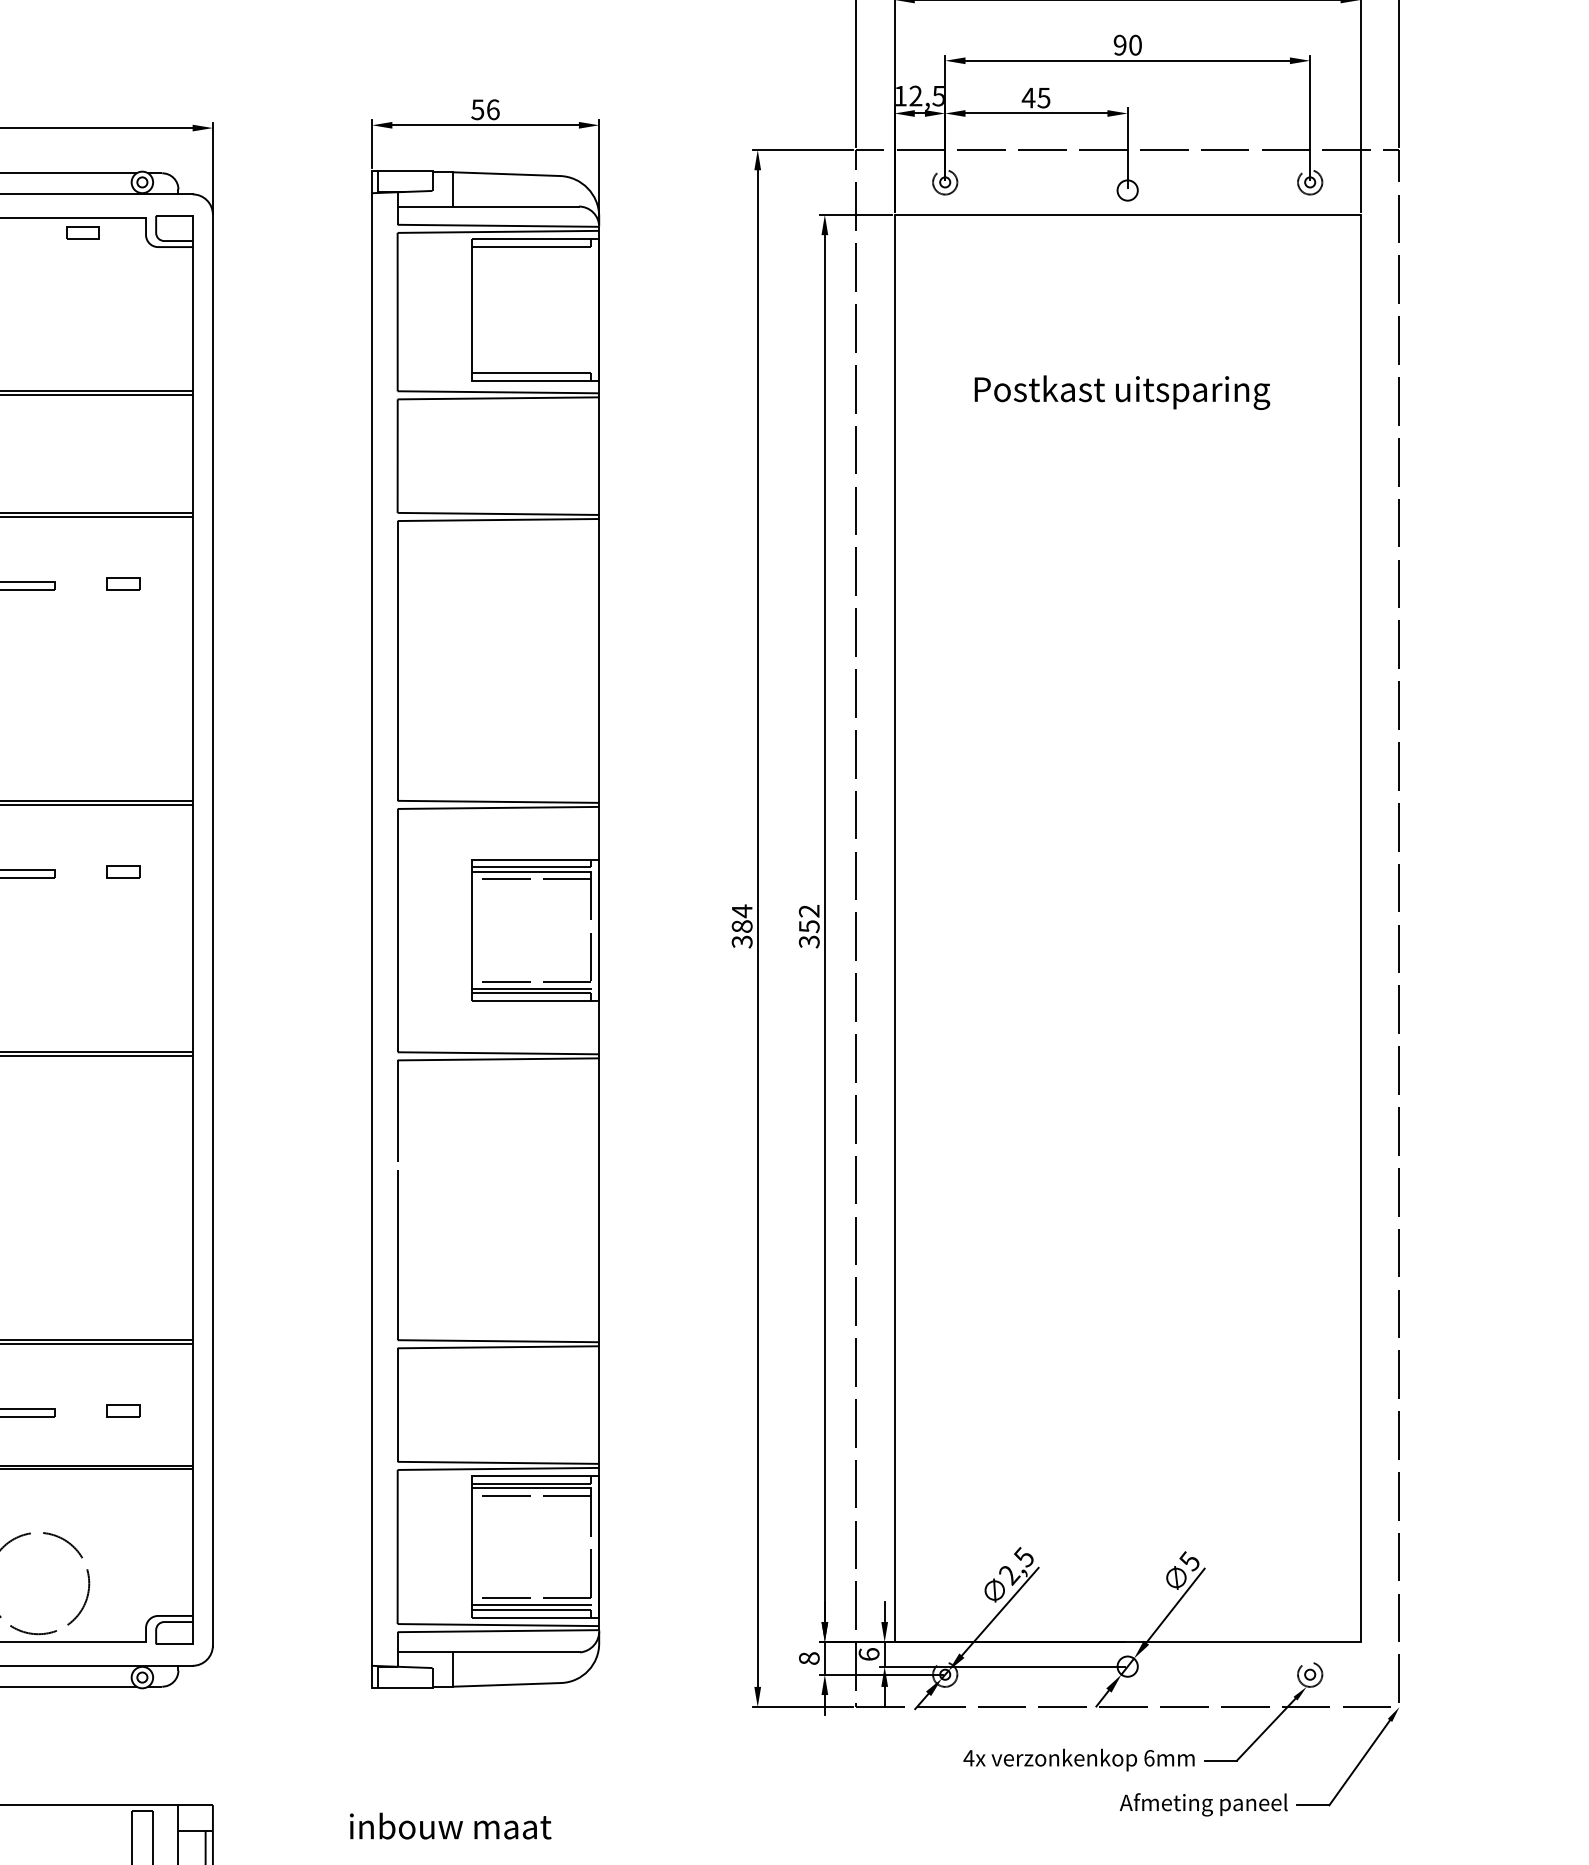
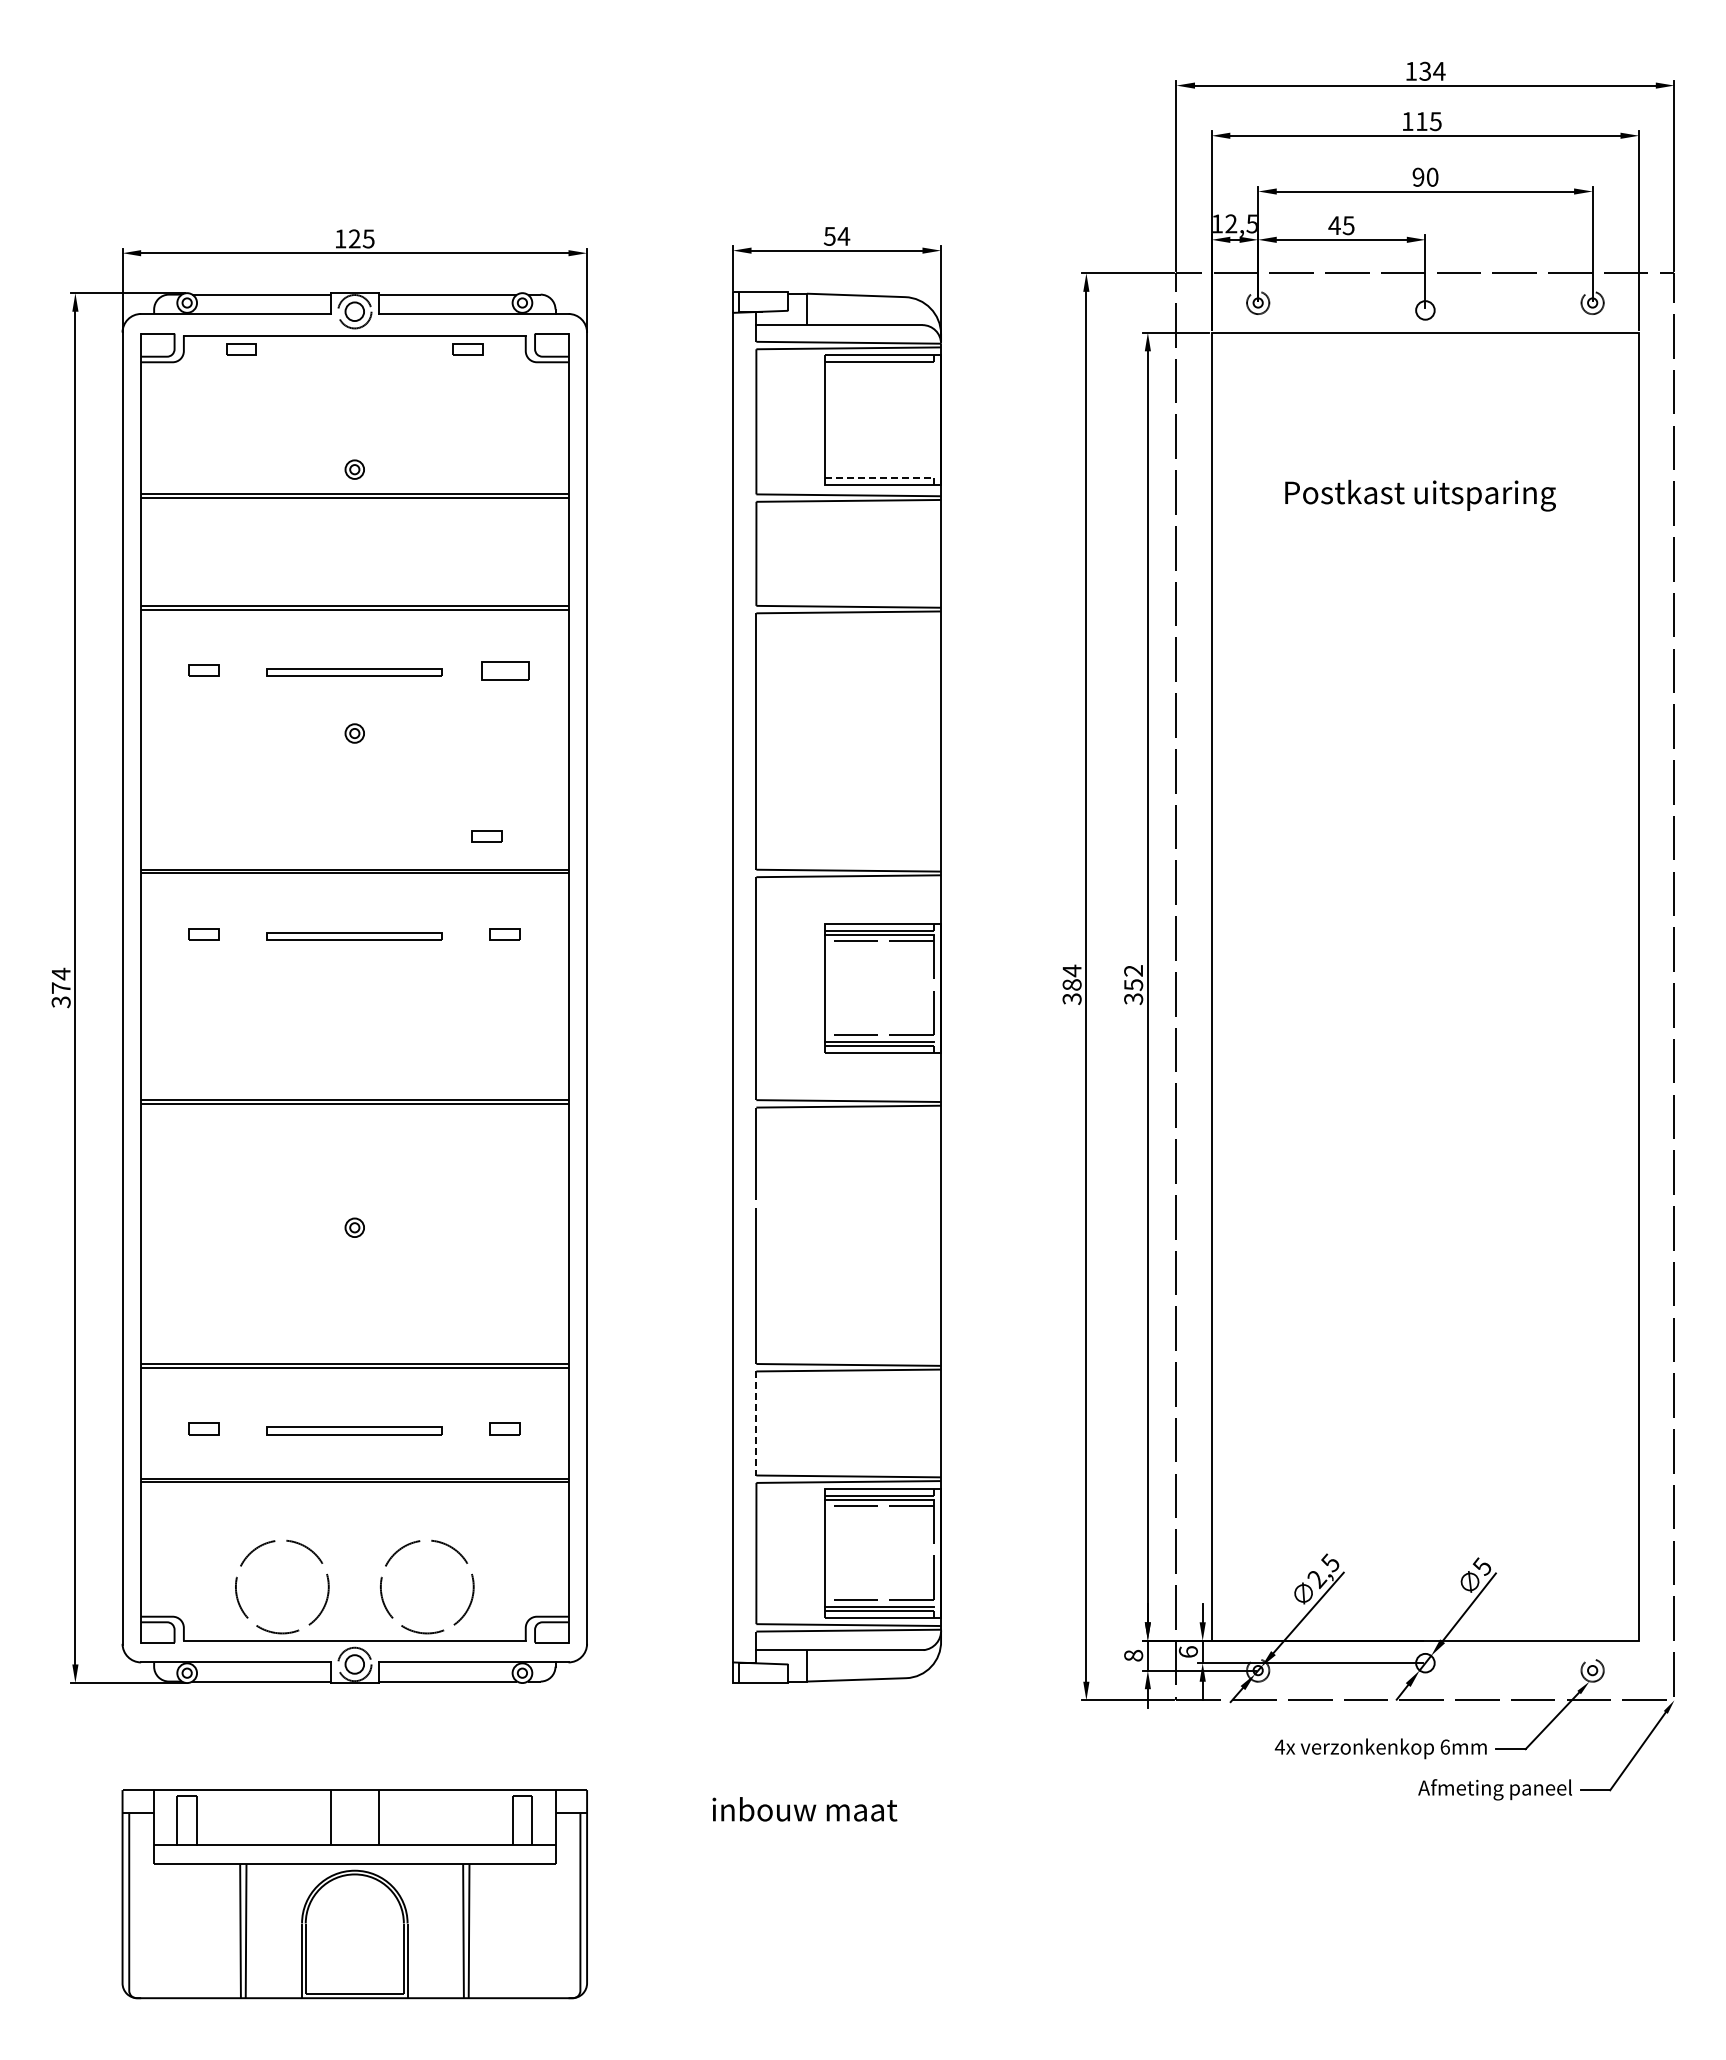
text: (492, 108) -> (843, 235), 56 -> 54
line: (532, 372) -> (879, 477), solid -> dashed
part: (122, 583) -> (504, 670), size x1.6
part: (103, 764) -> (486, 836), added
line: (397, 1405) -> (756, 1423), solid -> dashed

